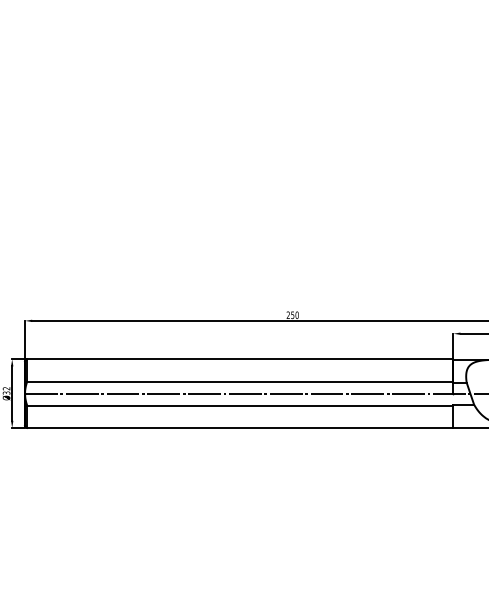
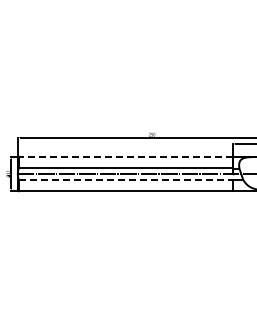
line: (239, 358) -> (125, 156), solid -> dashed
line: (239, 406) -> (125, 180), solid -> dashed

